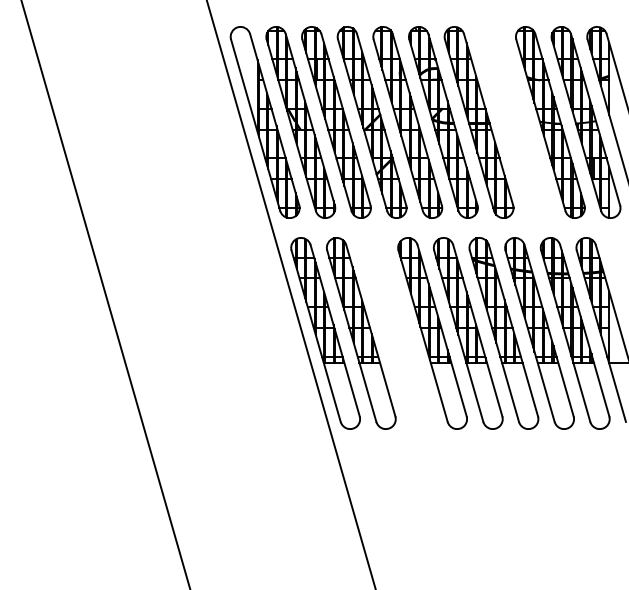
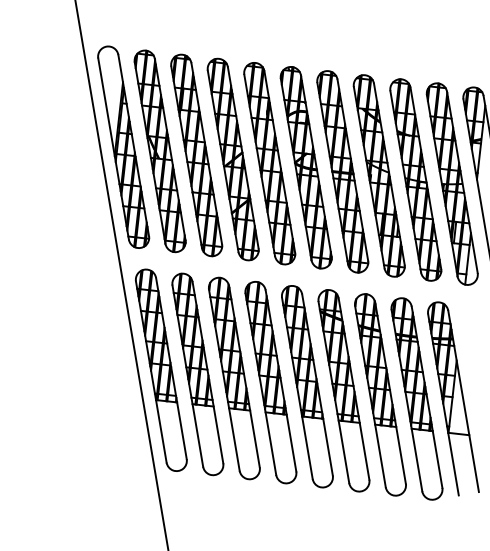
part: (514, 122) -> (379, 175), added
part: (396, 333) -> (233, 378), added

